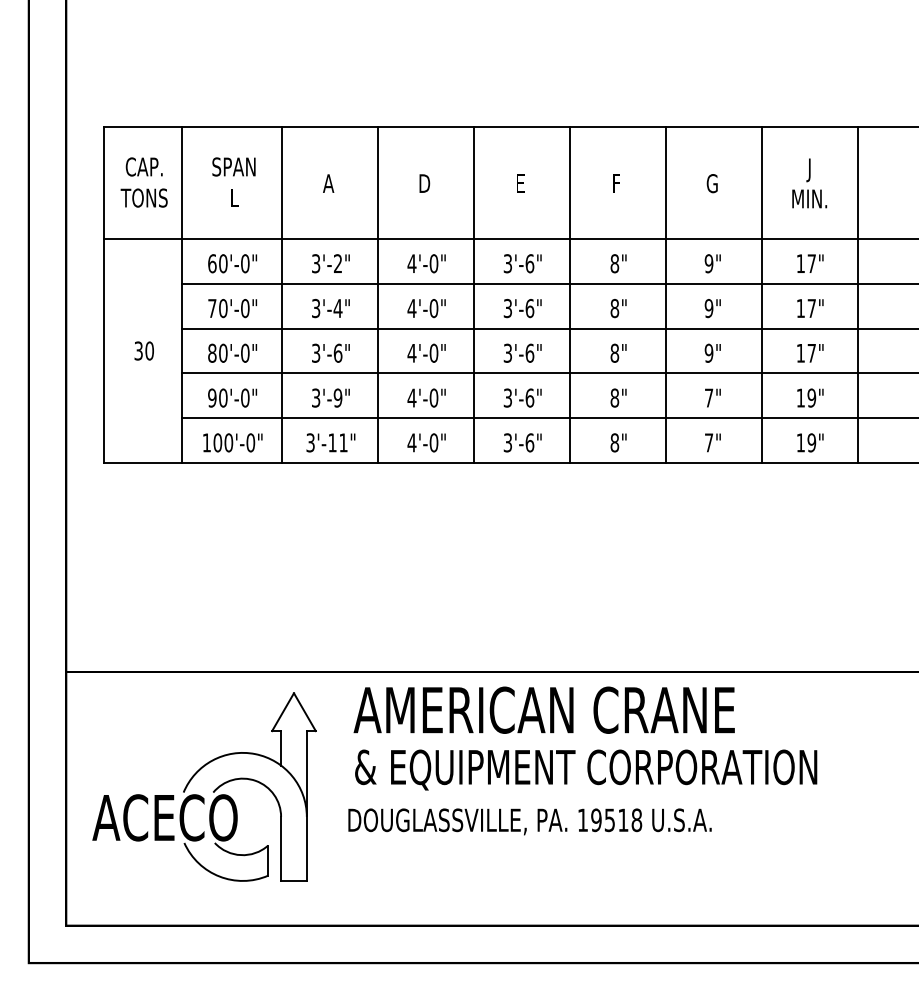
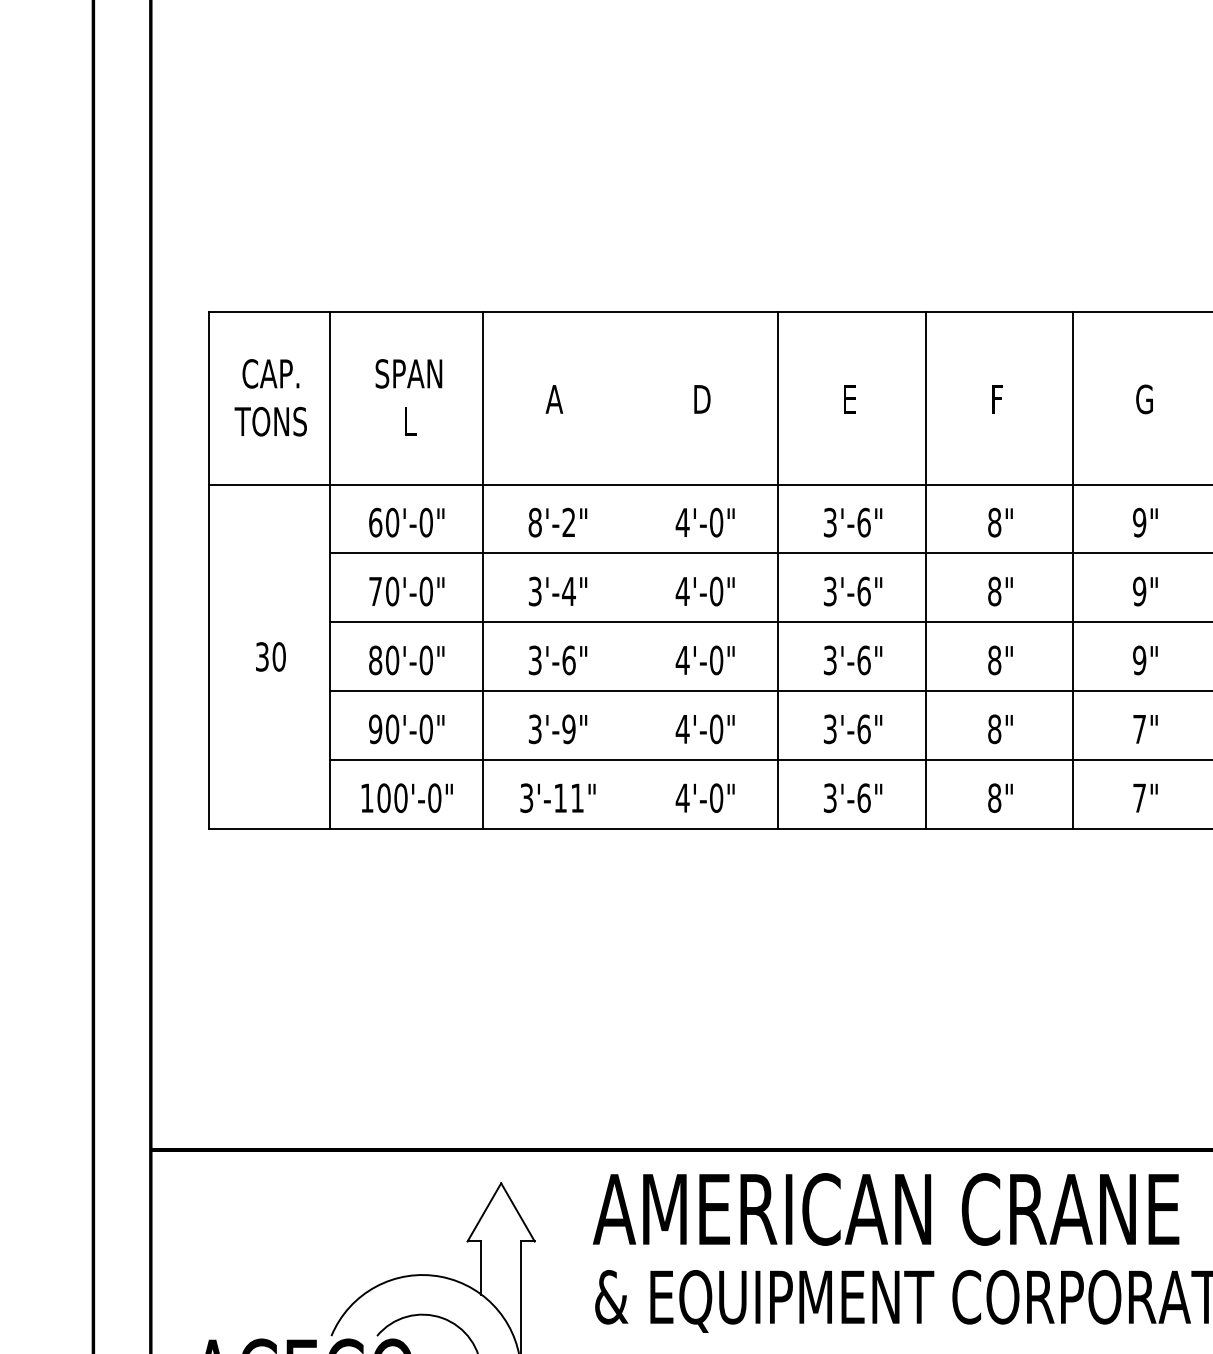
text: (315, 263) -> (534, 522), 3'-2" -> 8'-2"
line: (378, 294) -> (631, 569), removed

